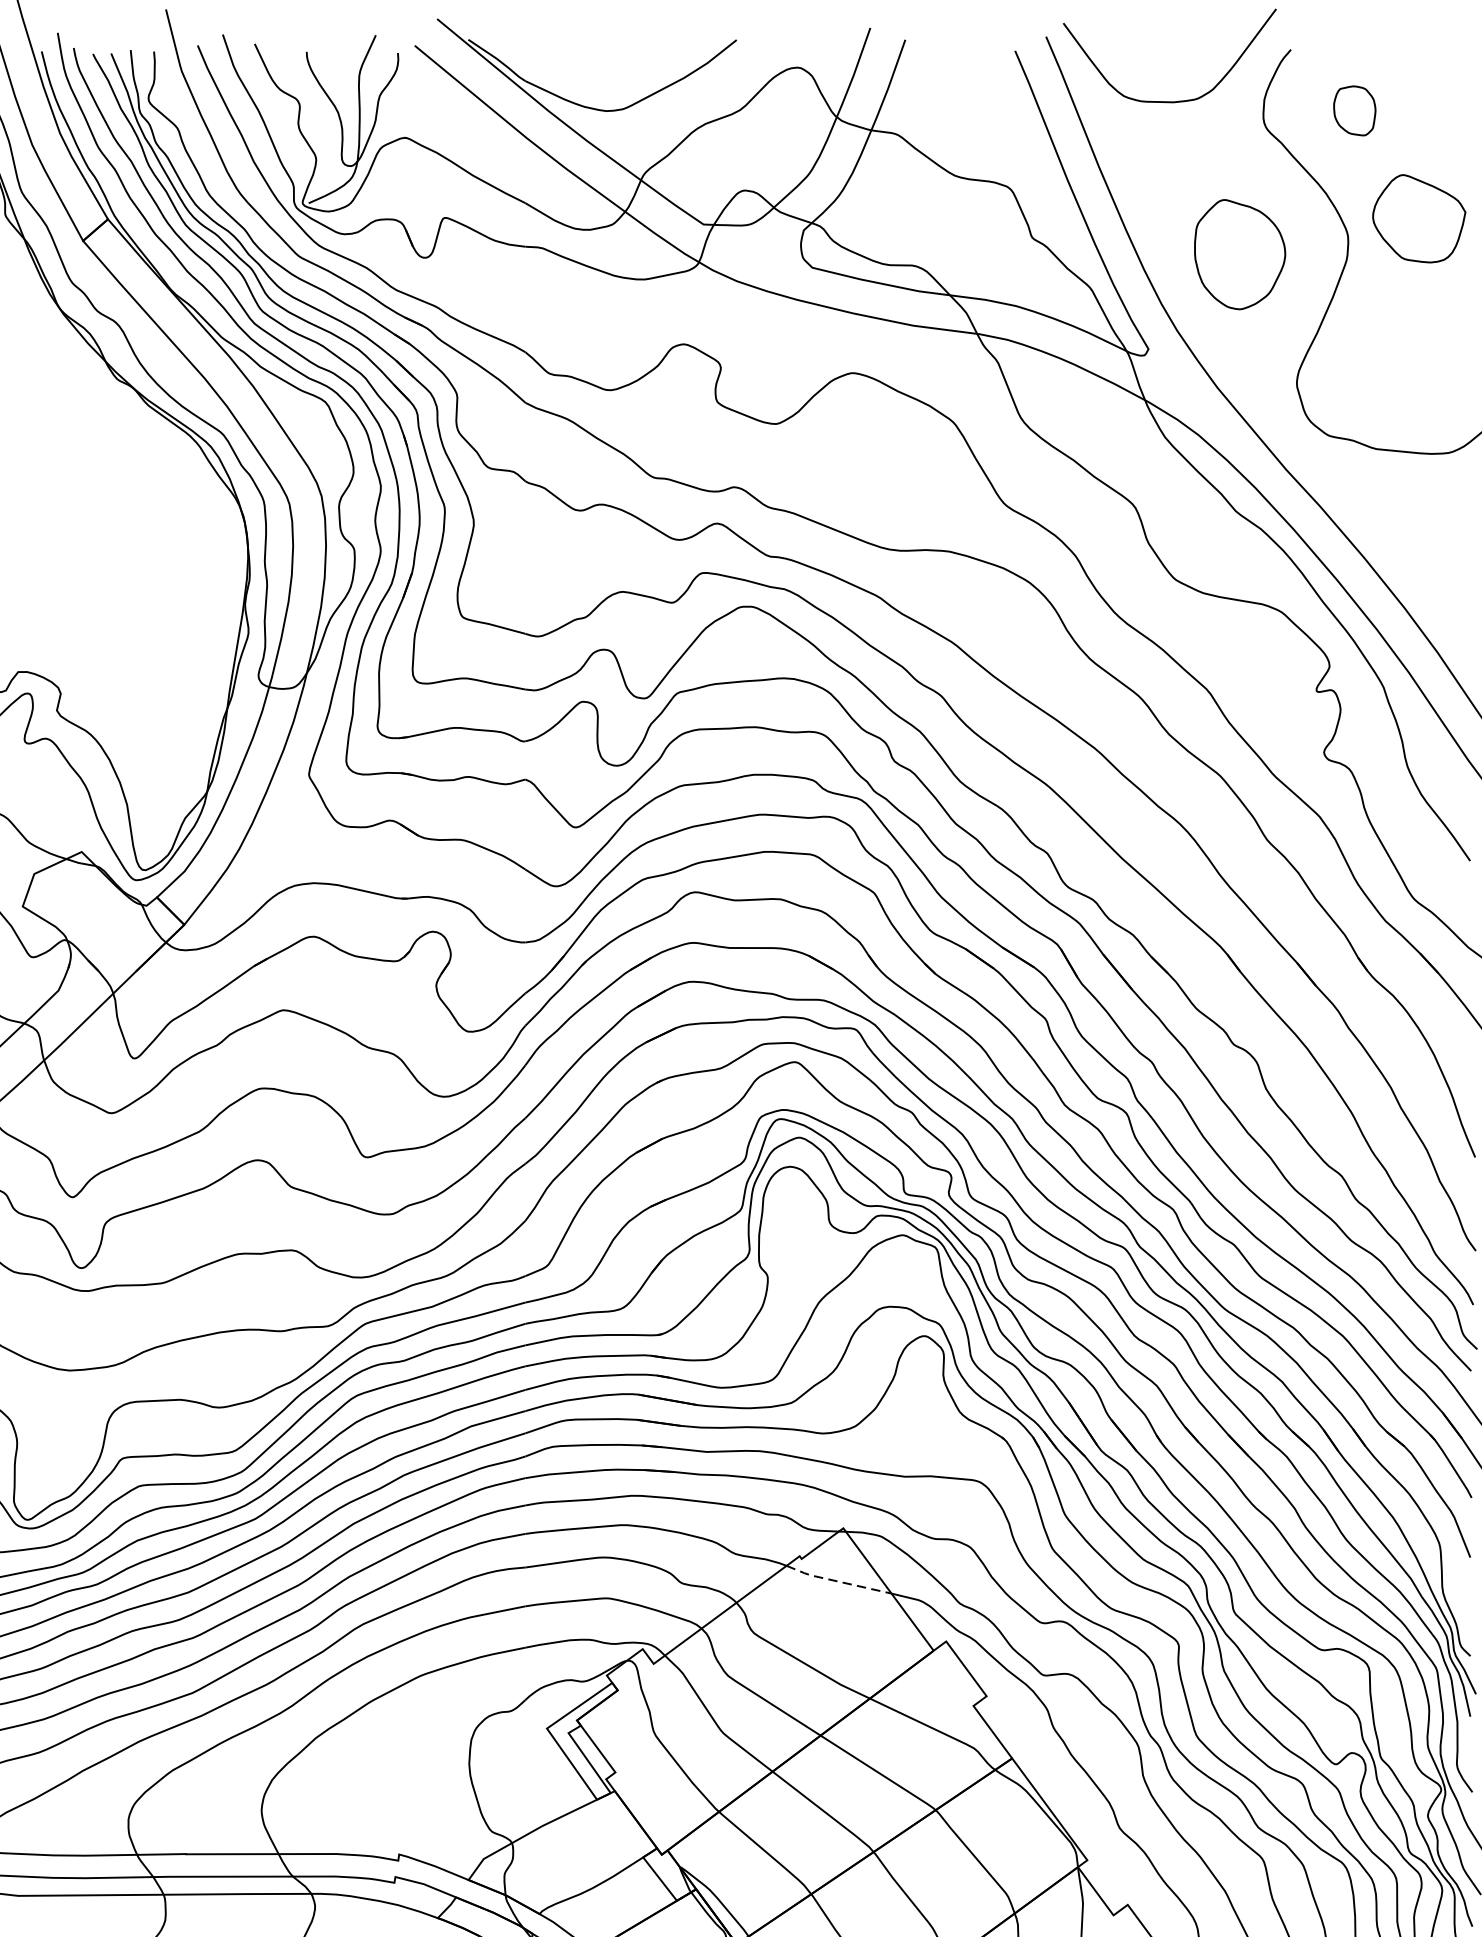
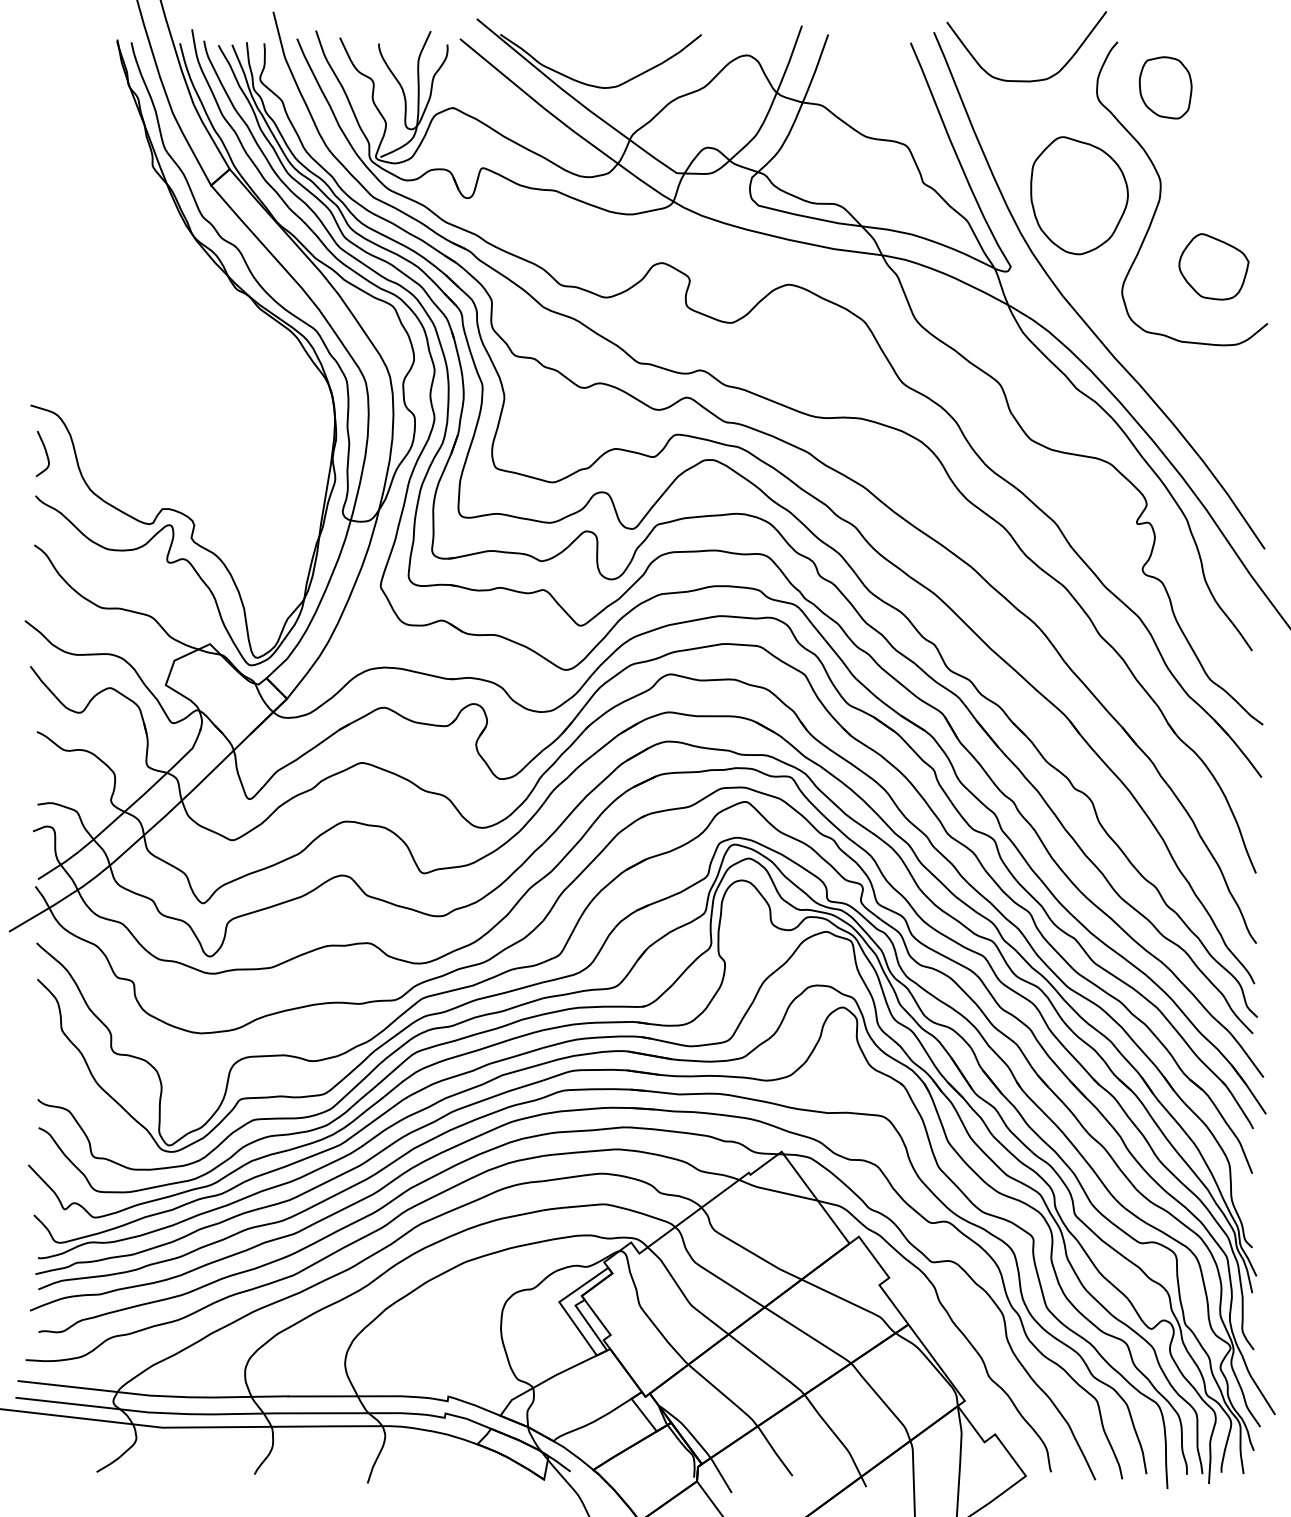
part: (1354, 110) -> (1165, 87), size x1.67
part: (1418, 218) -> (1213, 266), moved
part: (1240, 254) -> (1079, 195), size x1.43
line: (836, 1581) -> (776, 1191), dashed -> solid

